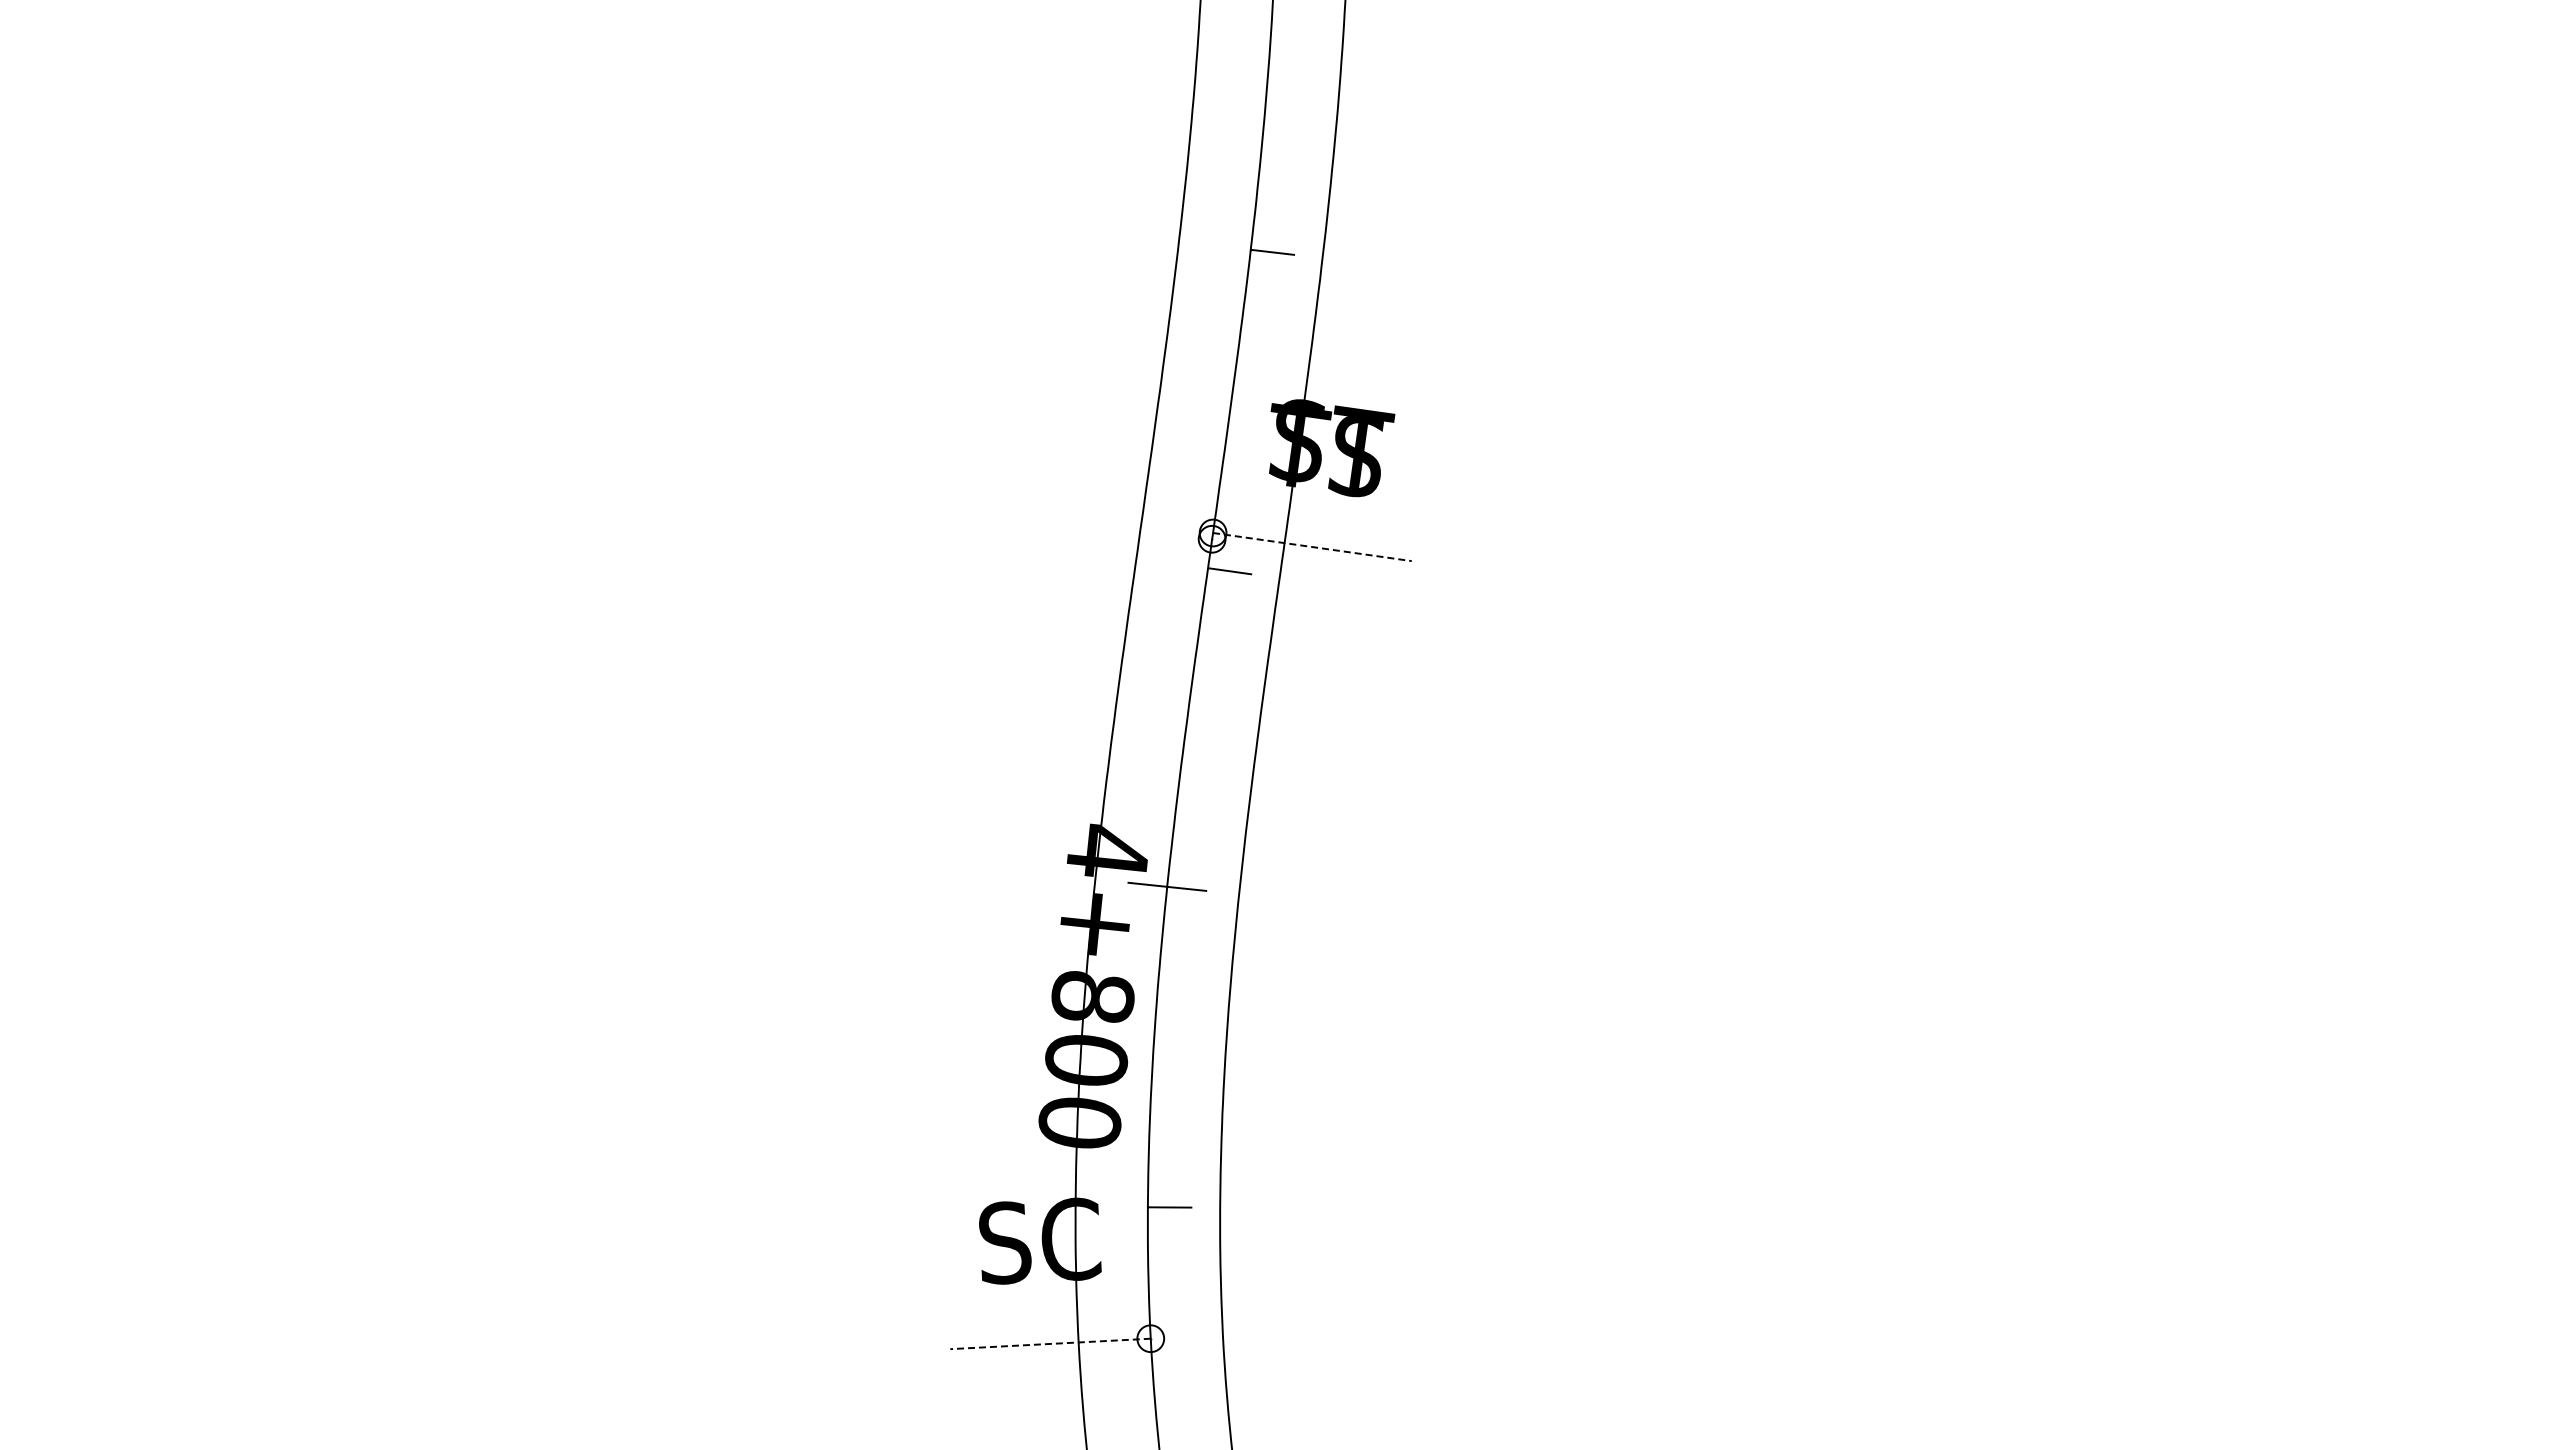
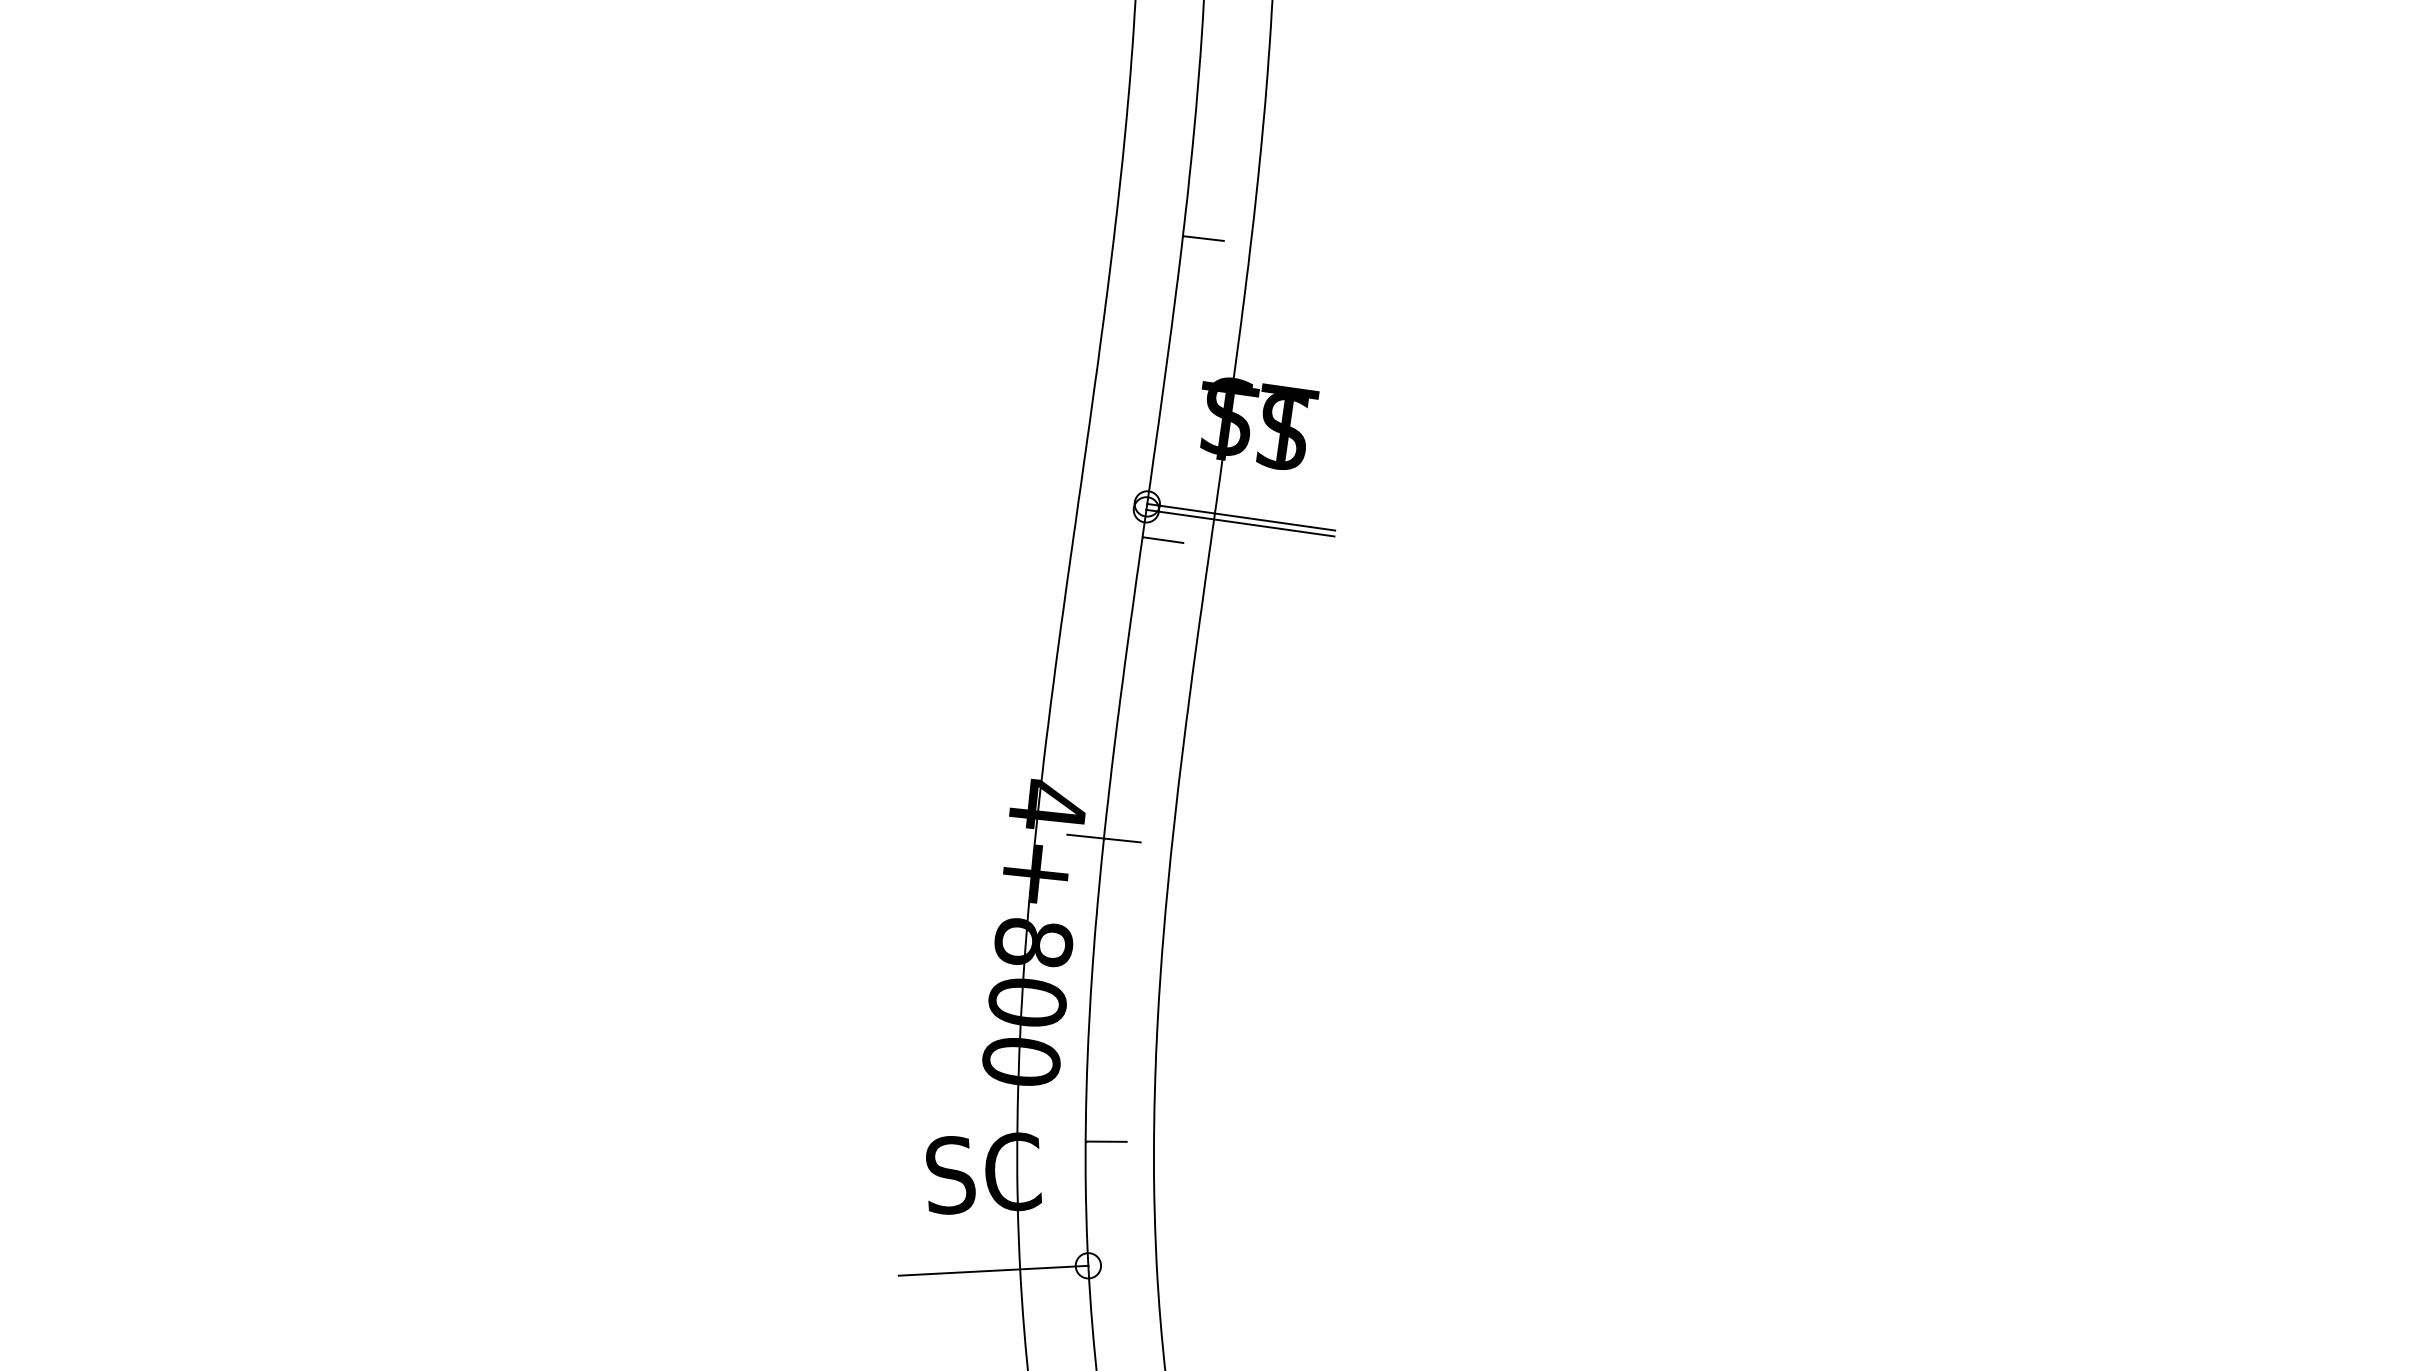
line: (1312, 547) -> (1241, 517), dashed -> solid
line: (1311, 553) -> (1240, 523), added
line: (1050, 1343) -> (993, 1270), dashed -> solid

